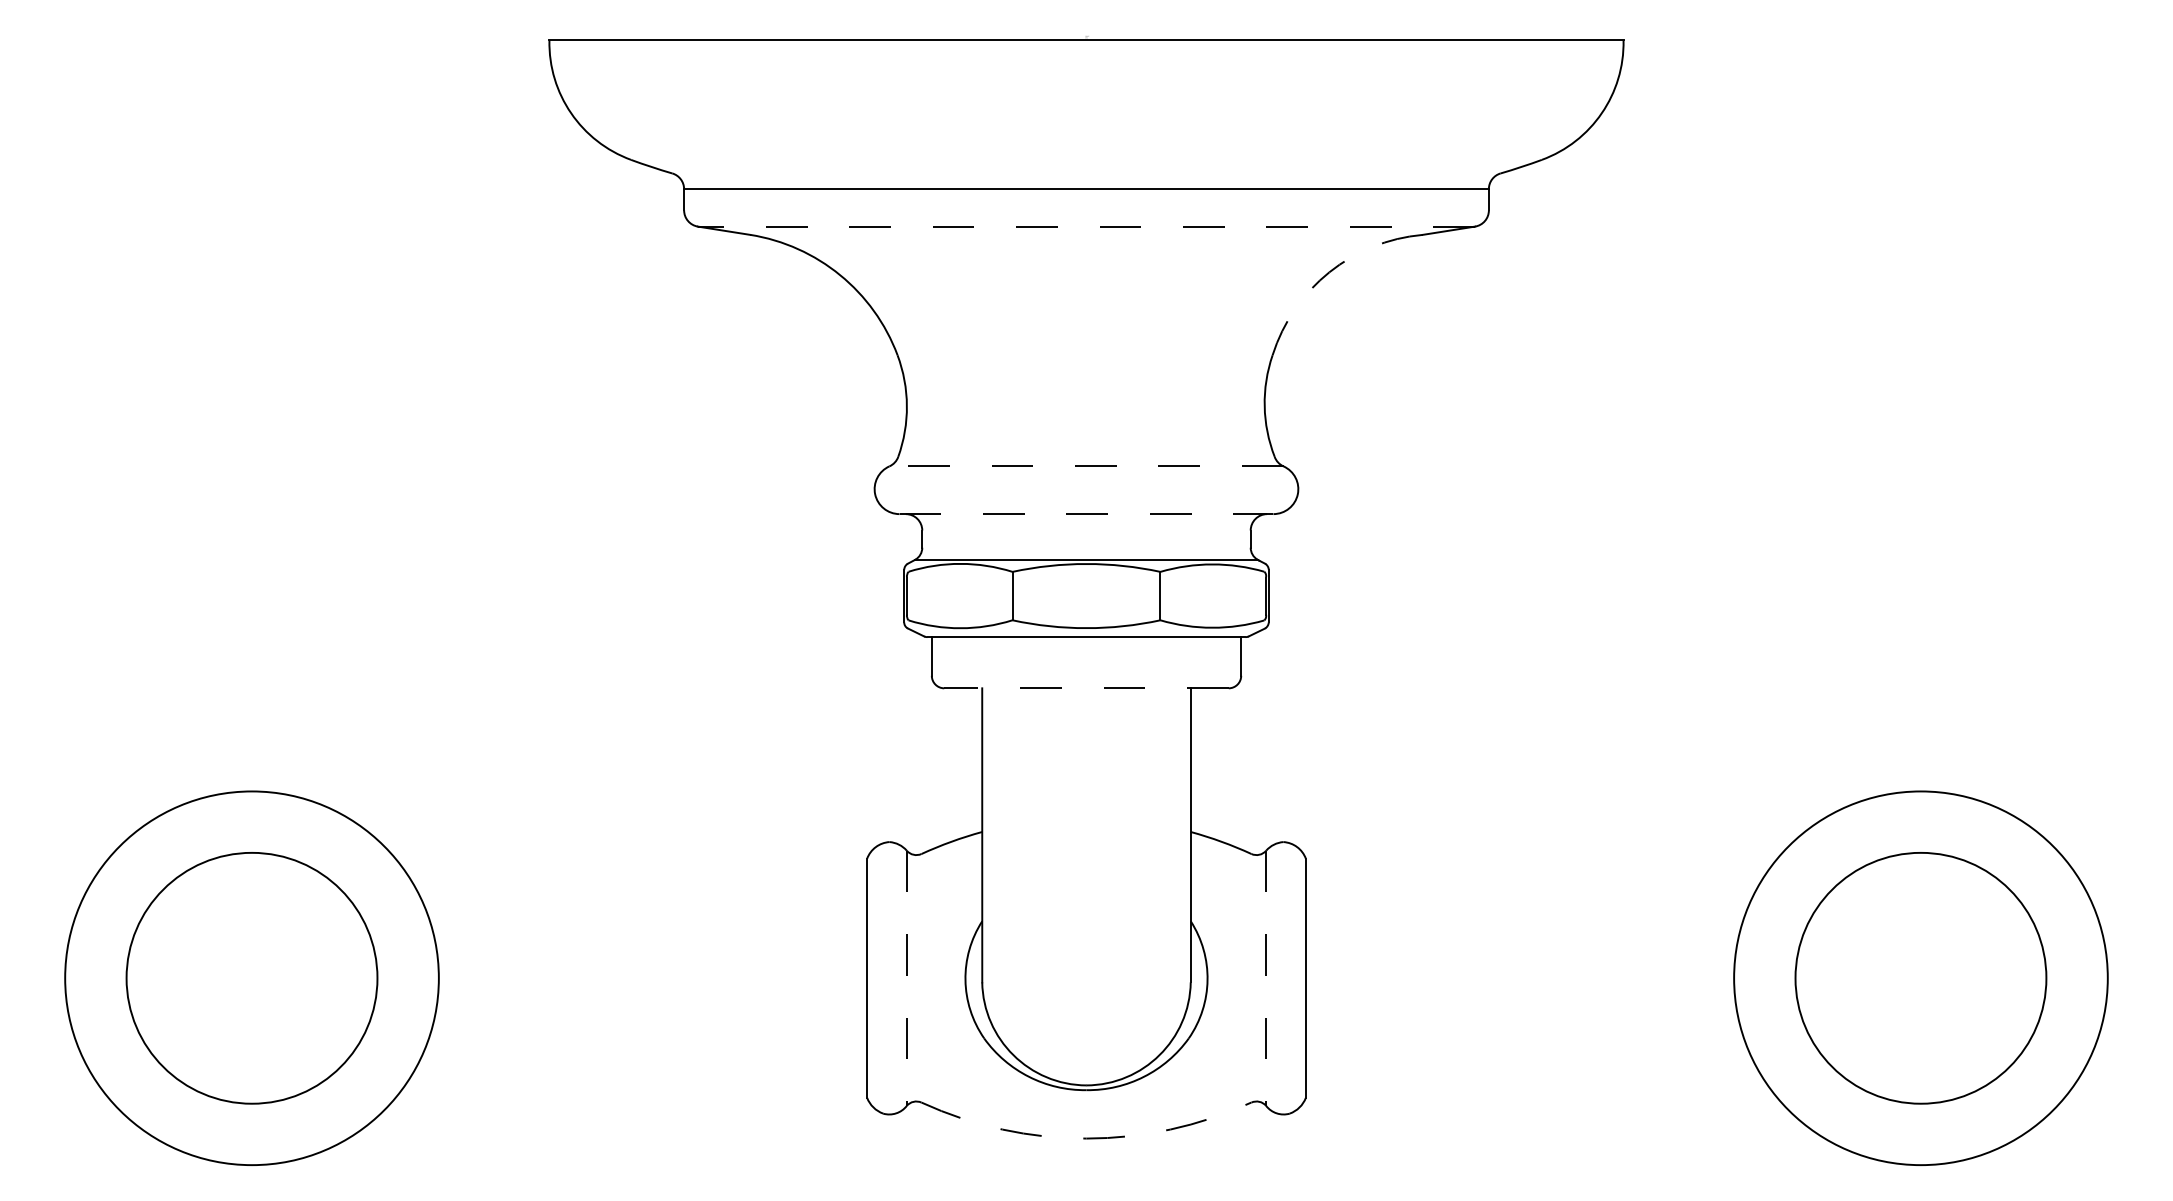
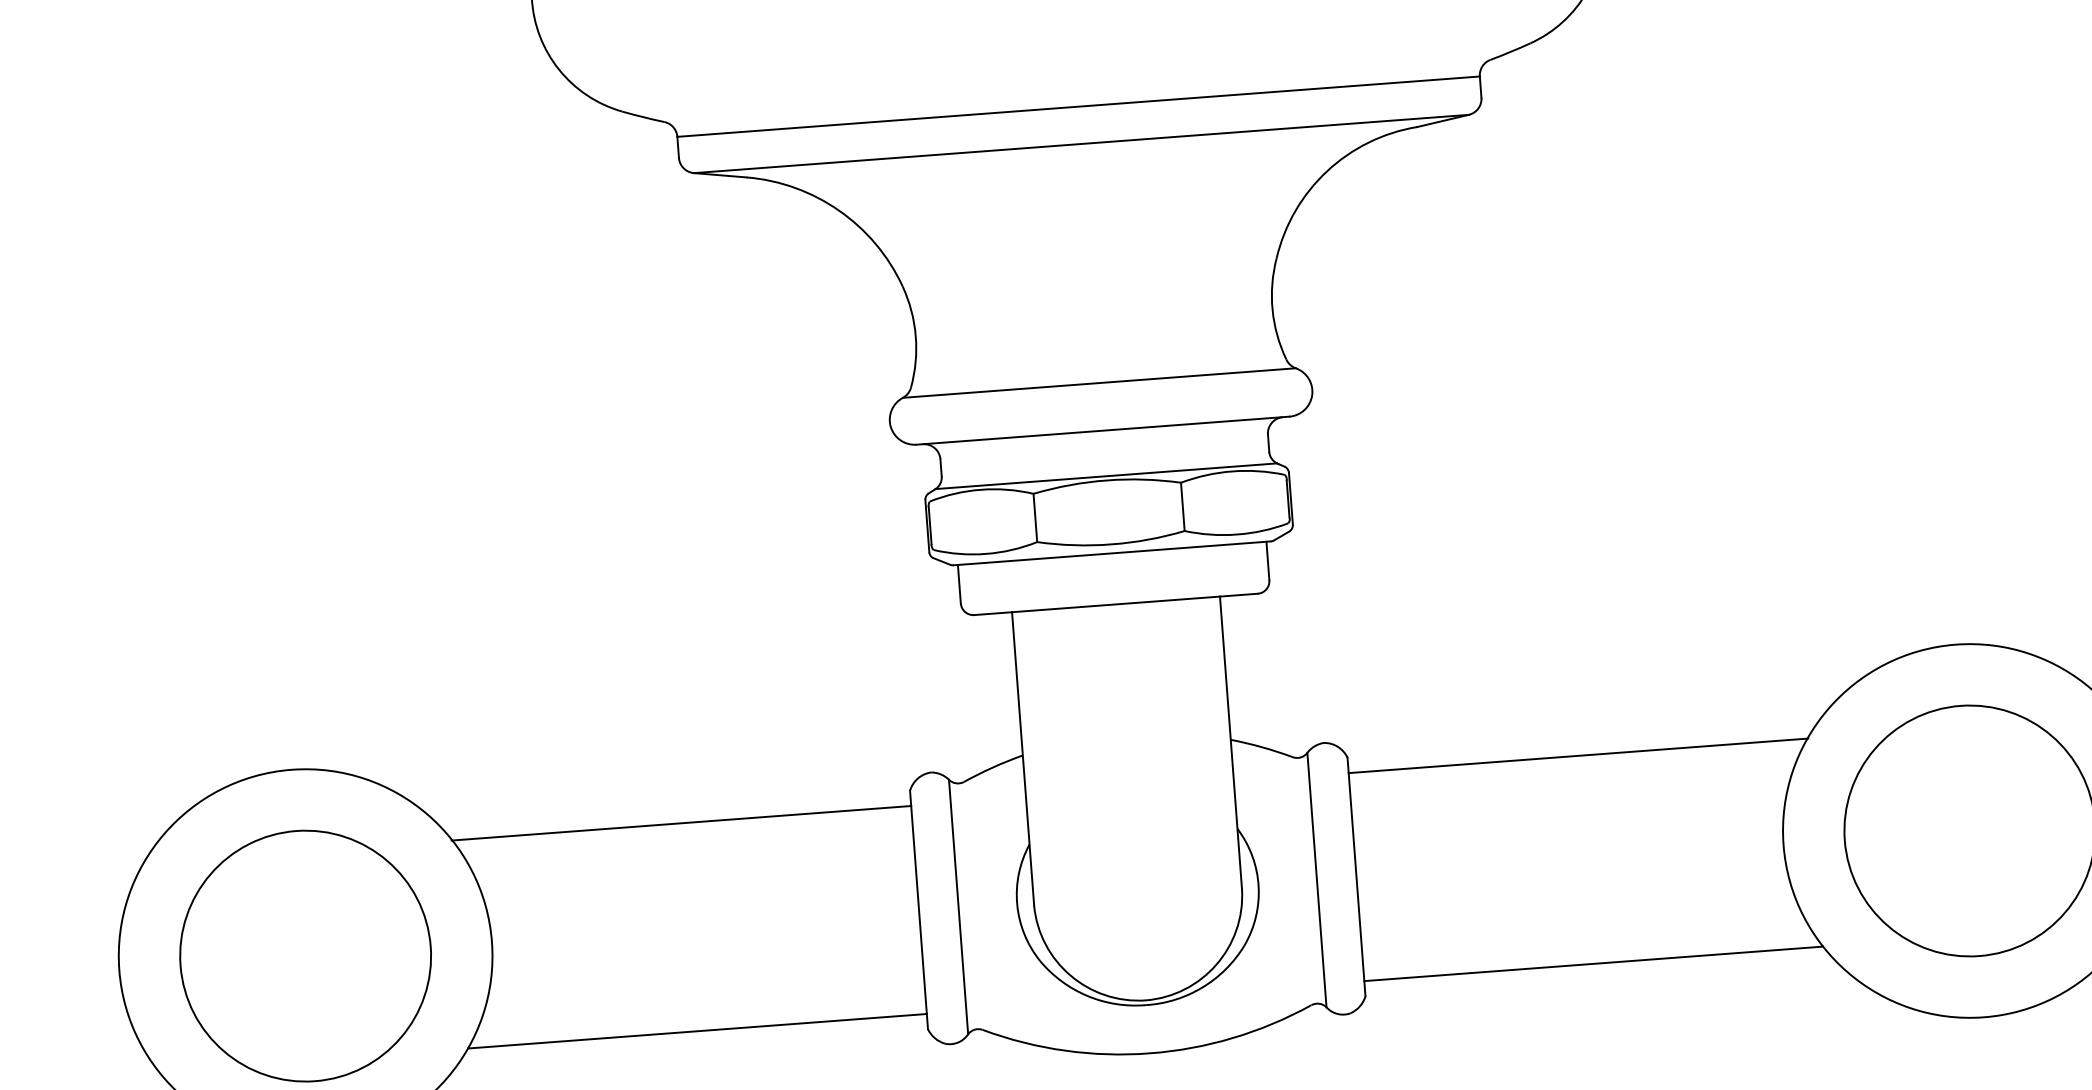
line: (1086, 226) -> (1081, 143), dashed -> solid
arc: (1329, 272) -> (1327, 171), dashed -> solid
line: (1086, 466) -> (1099, 383), dashed -> solid
line: (1086, 514) -> (1102, 431), dashed -> solid
line: (1086, 688) -> (1116, 604), dashed -> solid
line: (636, 874) -> (681, 823), added
line: (1535, 874) -> (1577, 756), added
line: (906, 978) -> (958, 907), dashed -> solid
line: (1266, 978) -> (1317, 880), dashed -> solid
line: (637, 1082) -> (697, 1031), added
line: (1535, 1082) -> (1593, 963), added
arc: (1086, 1138) -> (1149, 1053), dashed -> solid

